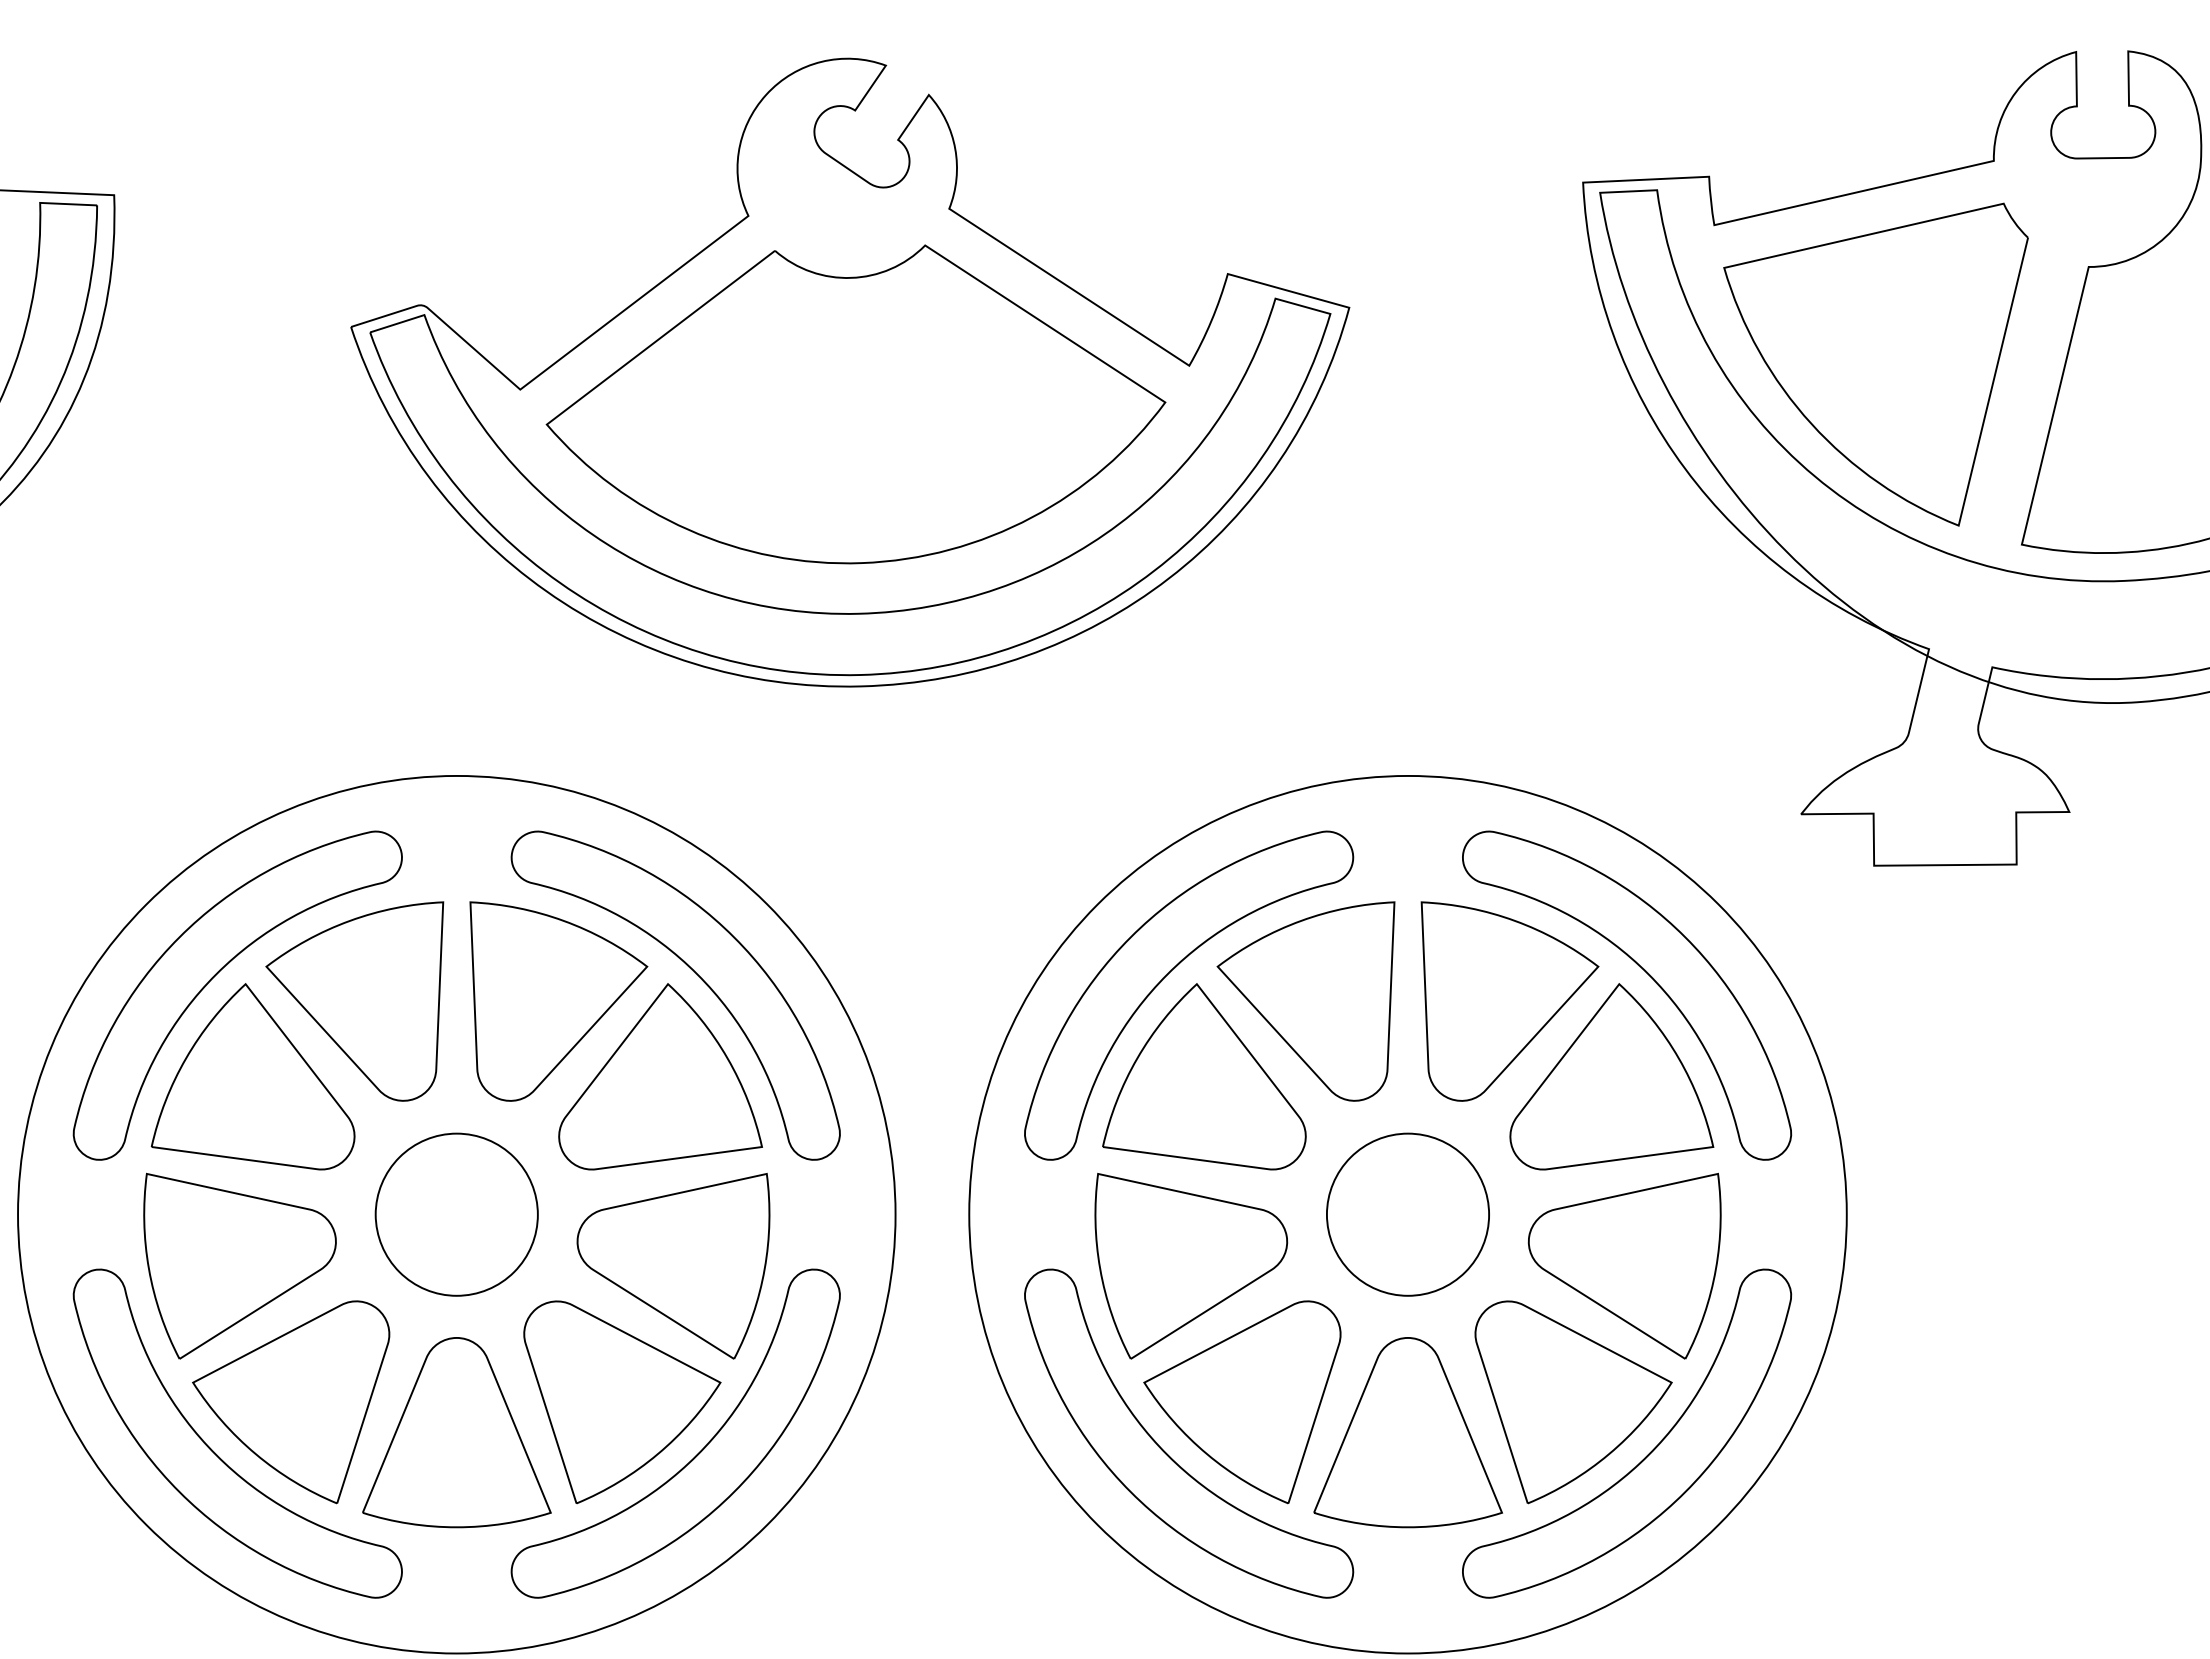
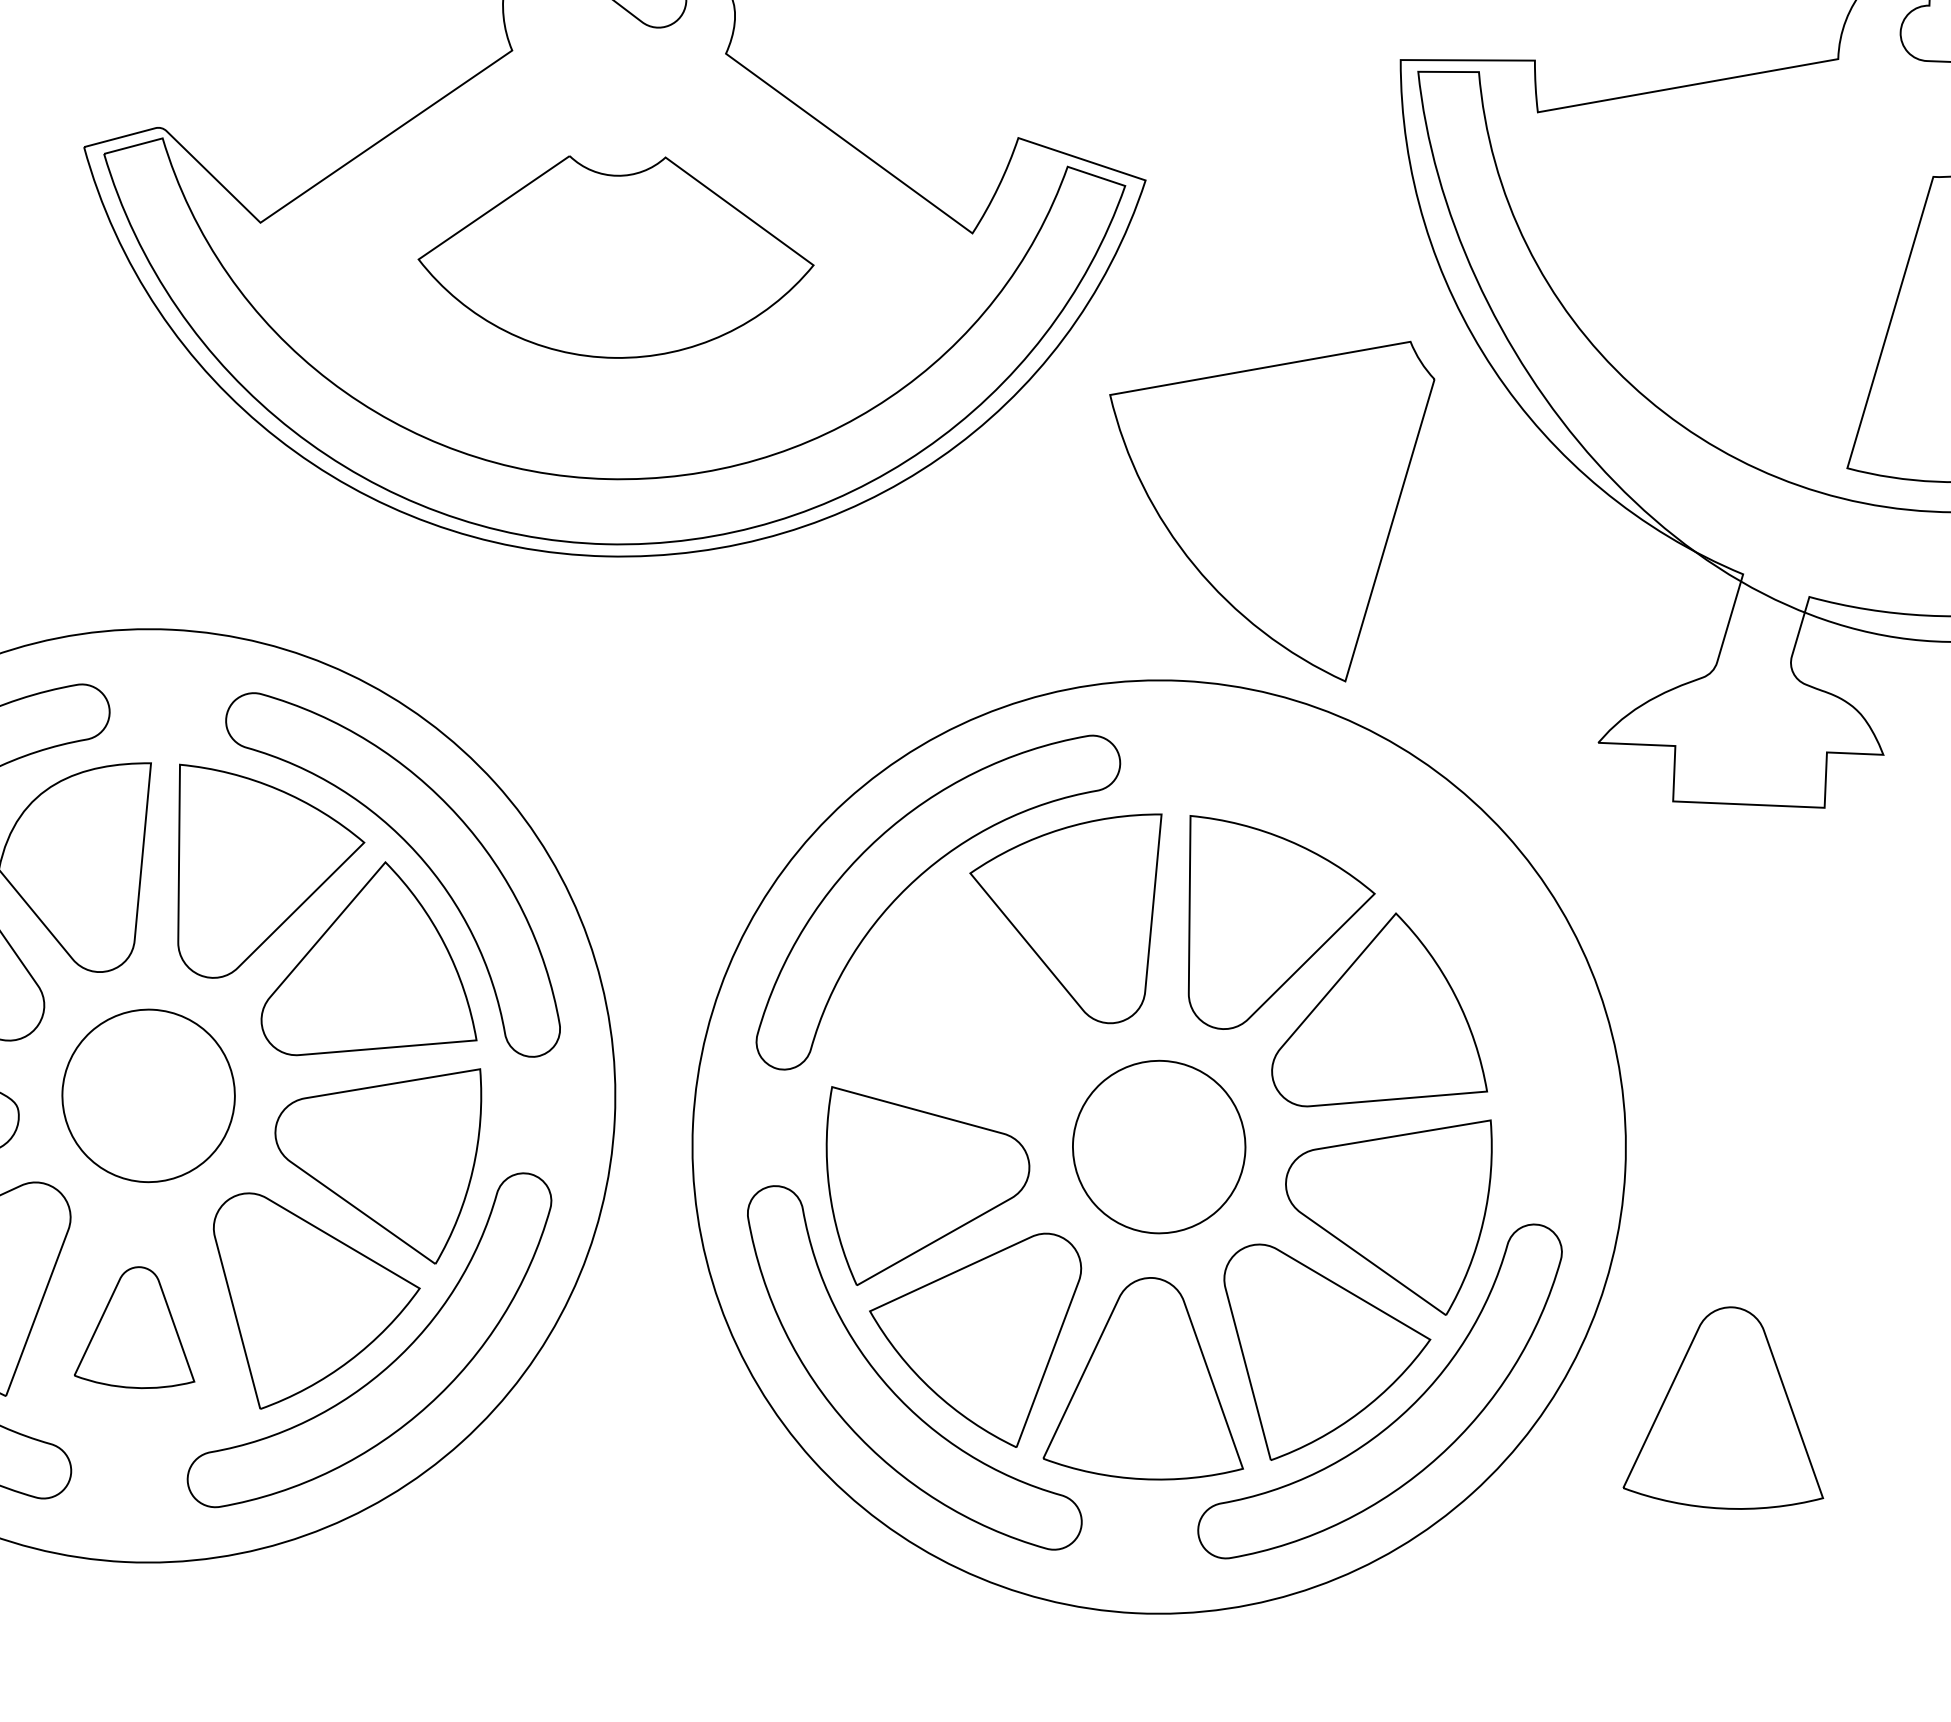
part: (1875, 364) -> (1265, 505), moved
part: (855, 404) -> (615, 256), size x0.6
part: (1647, 974) -> (1426, 904), removed
part: (1204, 1076) -> (950, 989), removed
part: (456, 1432) -> (136, 1327), size x0.6
part: (1954, 1432) -> (1728, 1407), added

